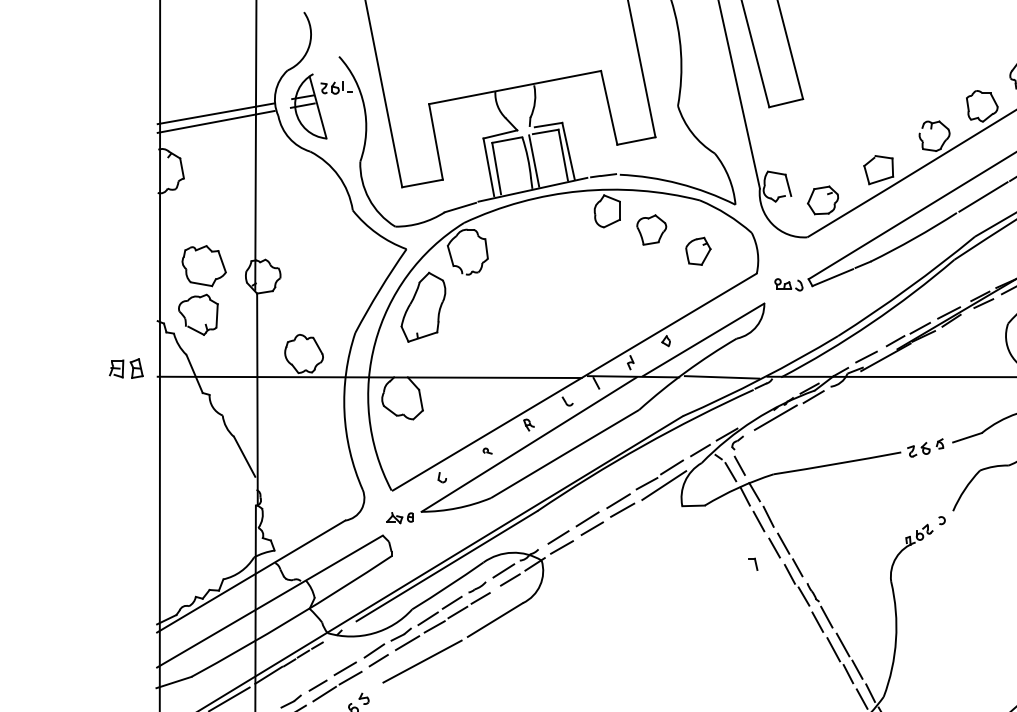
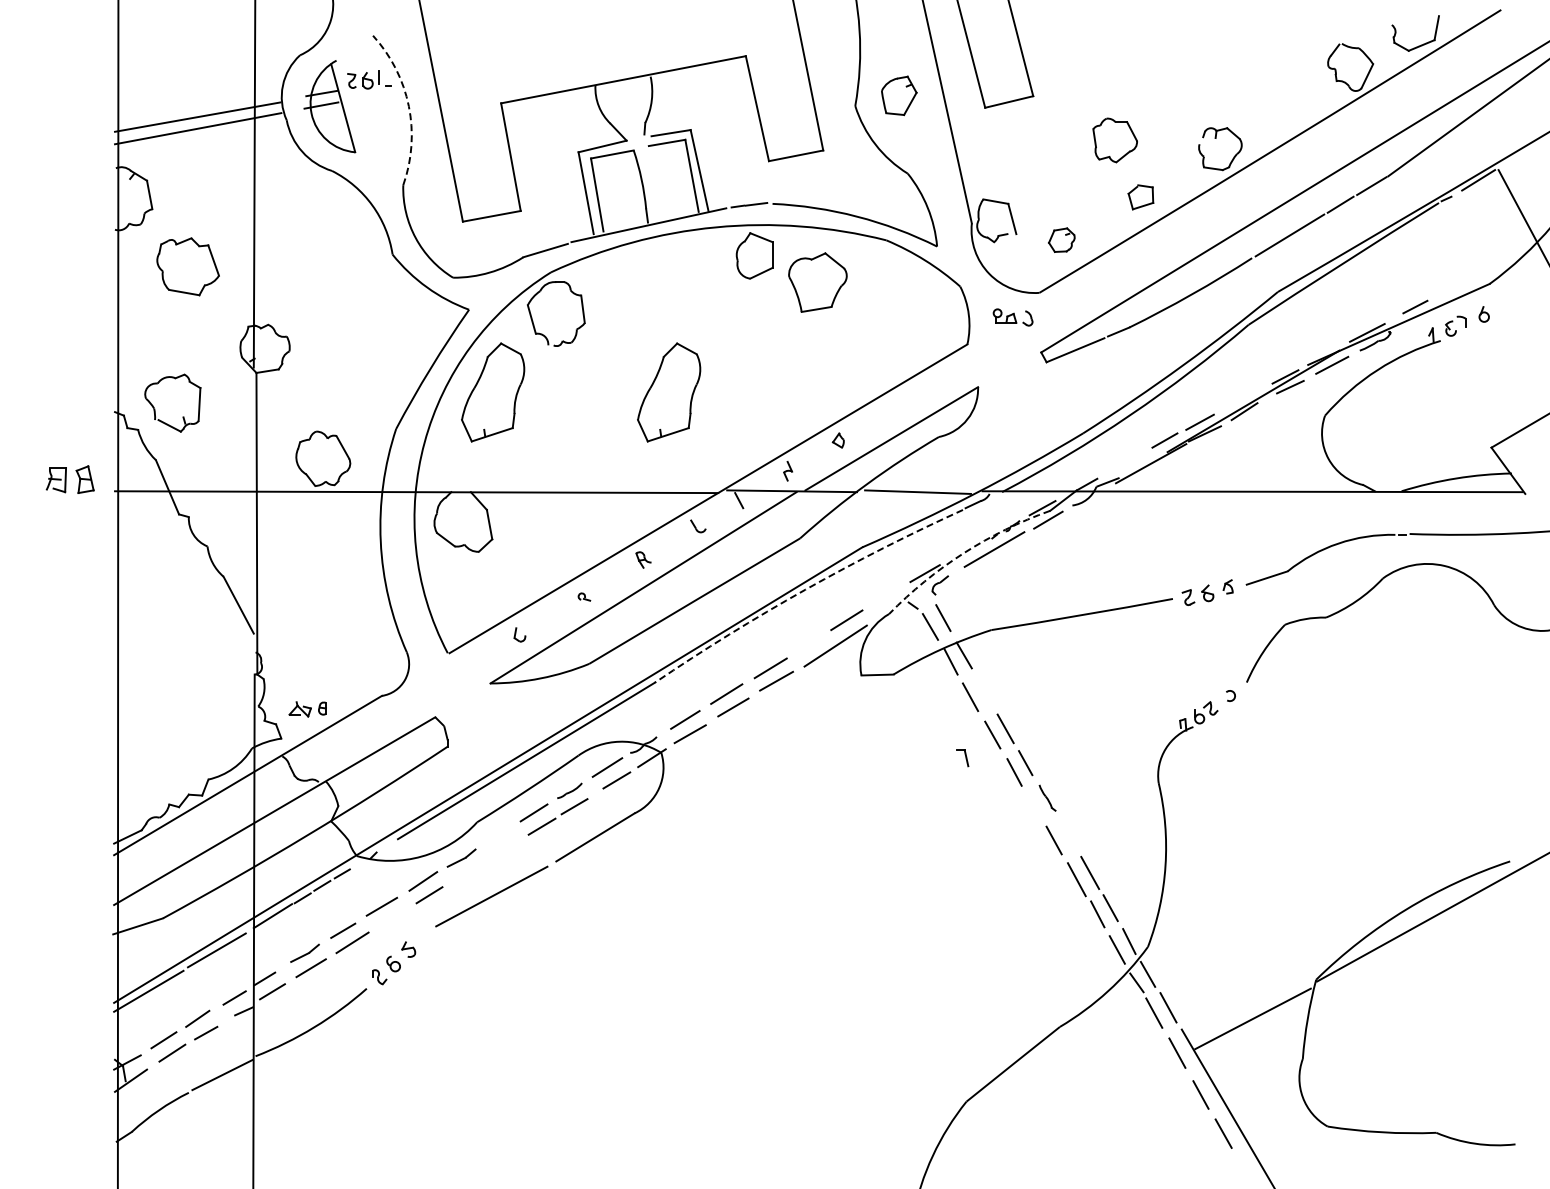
arc: (363, 106) -> (408, 106), solid -> dashed
part: (981, 106) -> (1114, 140), moved
line: (534, 160) -> (650, 183), removed
part: (878, 170) -> (1140, 197), size x0.6
part: (822, 199) -> (1061, 239), size x0.6
part: (651, 230) -> (817, 282), size x1.4
part: (698, 251) -> (899, 95), moved
part: (203, 265) -> (187, 266), moved
part: (788, 284) -> (1012, 317), moved
part: (547, 307) -> (669, 392), added
line: (948, 312) -> (1240, 400), removed
line: (866, 356) -> (1123, 462), removed
arc: (754, 420) -> (963, 553), solid -> dashed
arc: (643, 445) -> (805, 589), solid -> dashed
line: (699, 450) -> (886, 596), removed
line: (646, 483) -> (810, 643), removed
line: (768, 516) -> (984, 690), removed
part: (399, 518) -> (307, 709), moved
line: (803, 596) -> (1034, 803), removed
line: (827, 617) -> (1067, 833), removed
line: (427, 618) -> (499, 835), removed
line: (434, 627) -> (508, 847), removed
line: (407, 643) -> (470, 870), removed
line: (350, 678) -> (389, 920), removed

